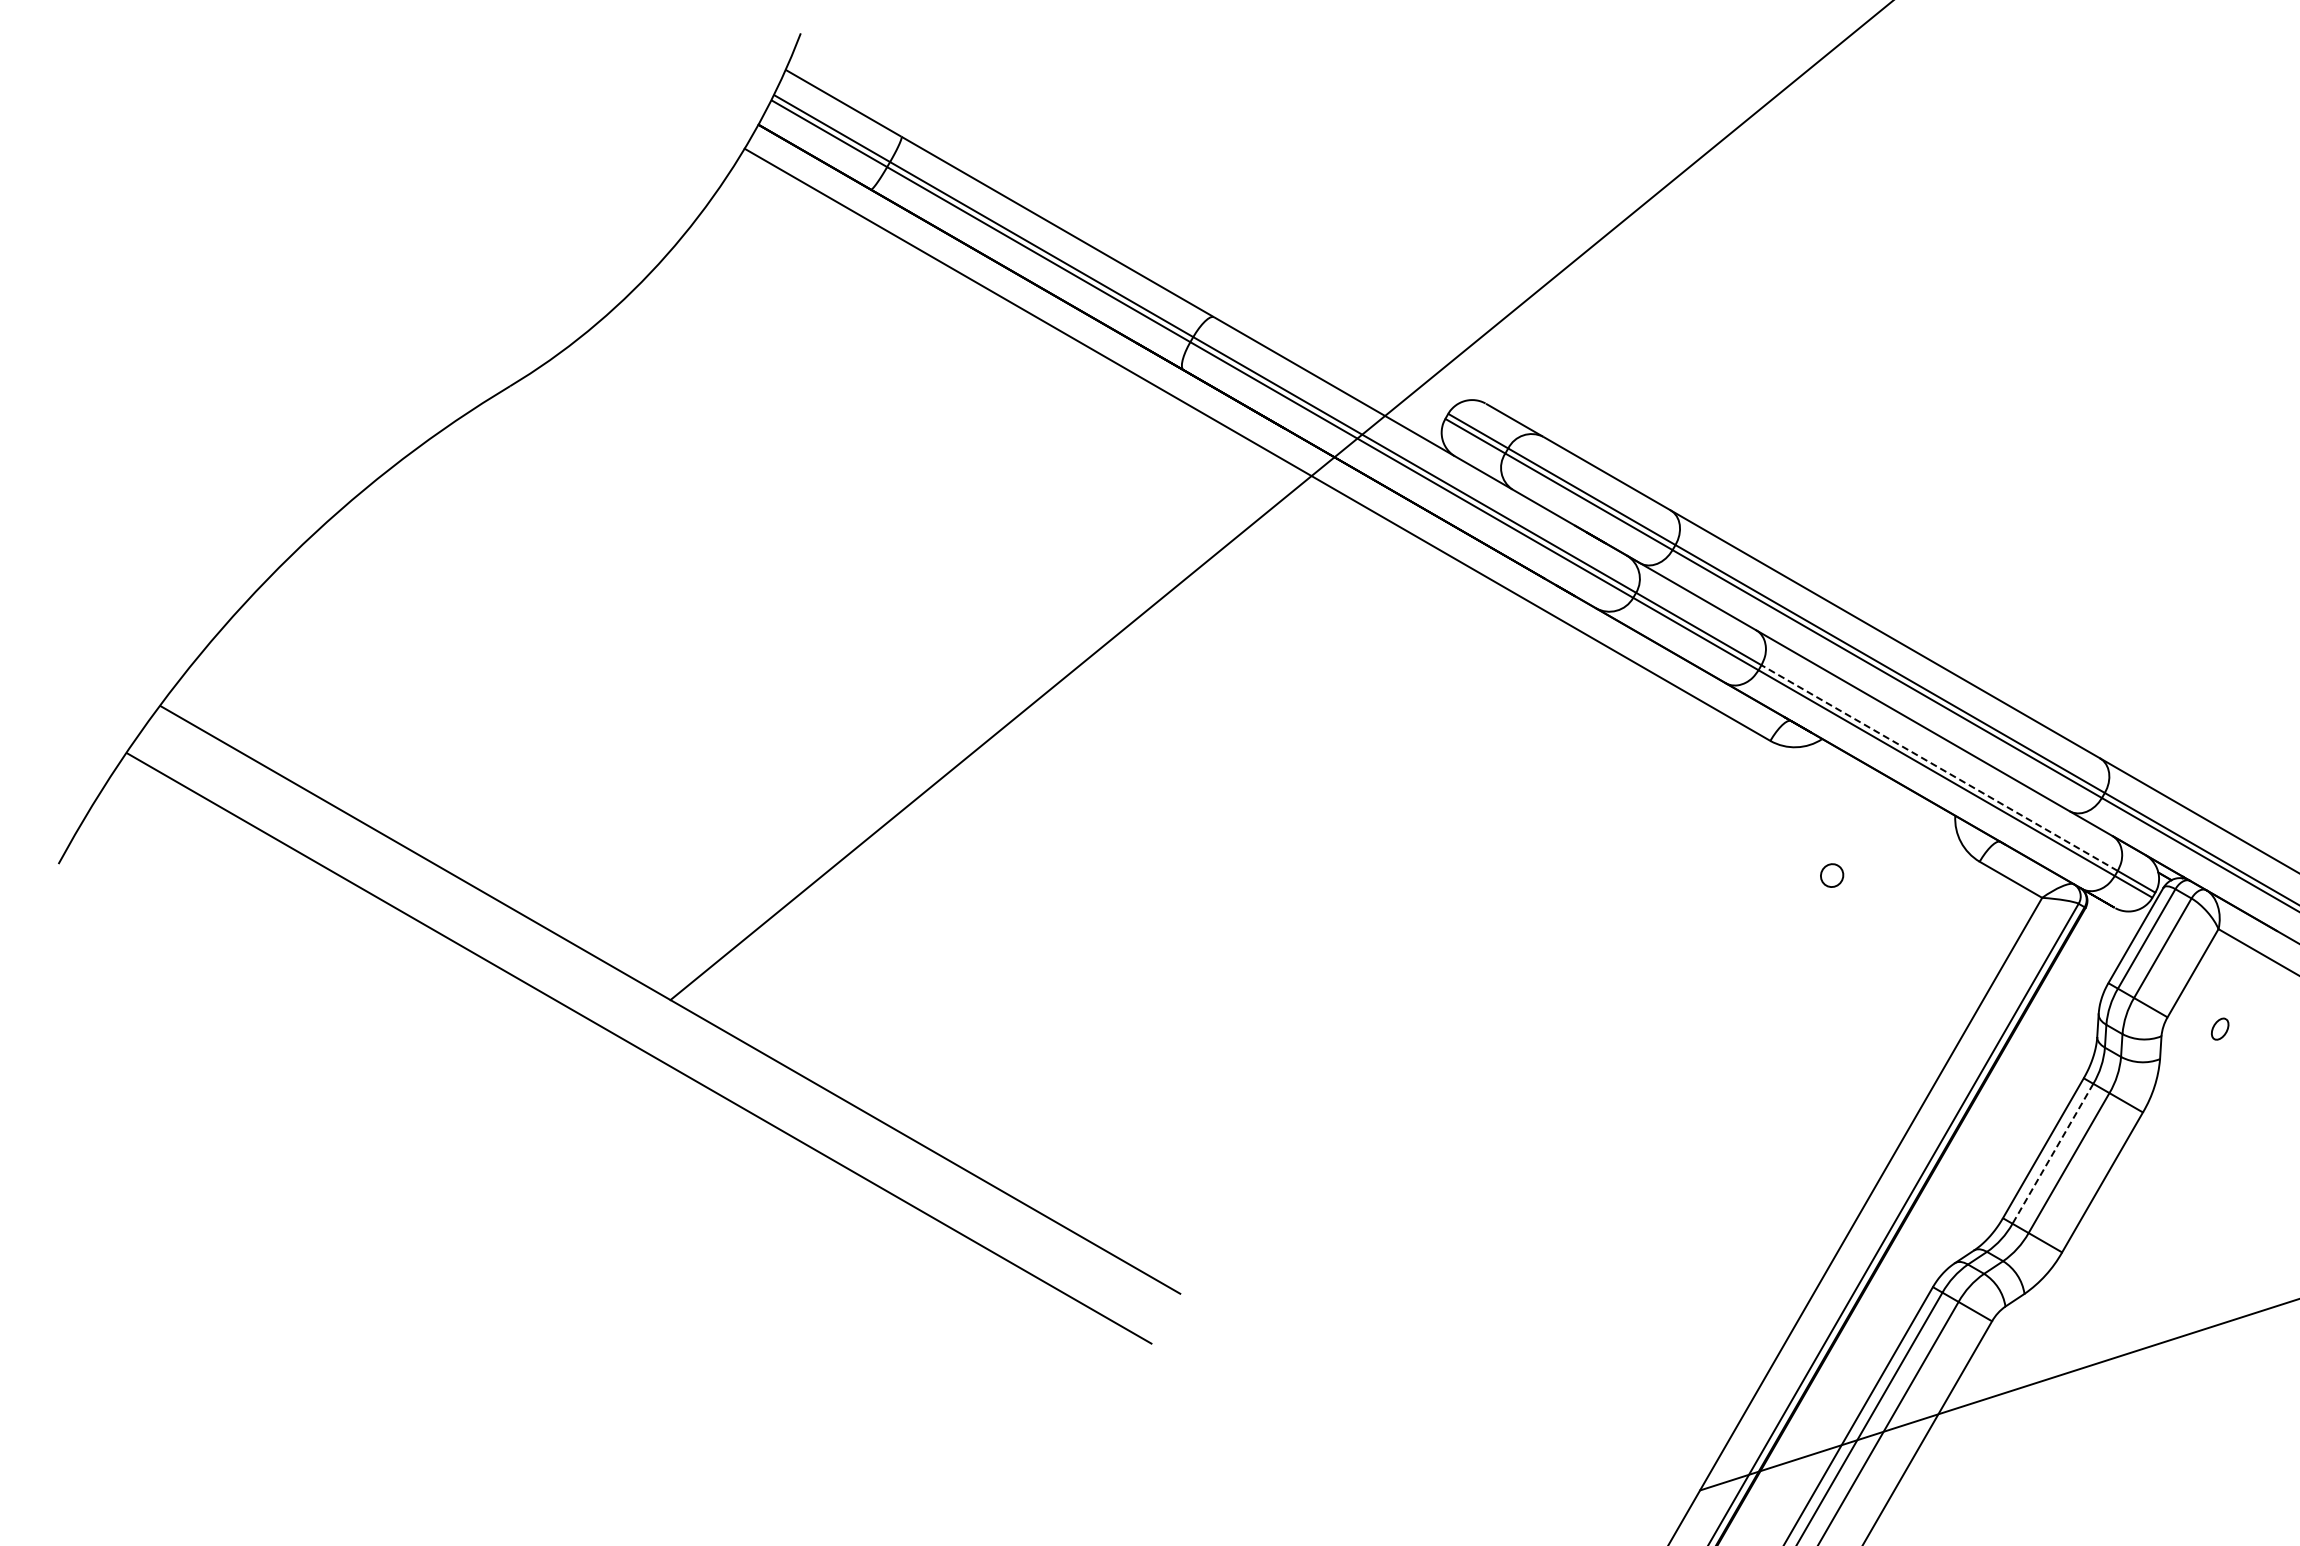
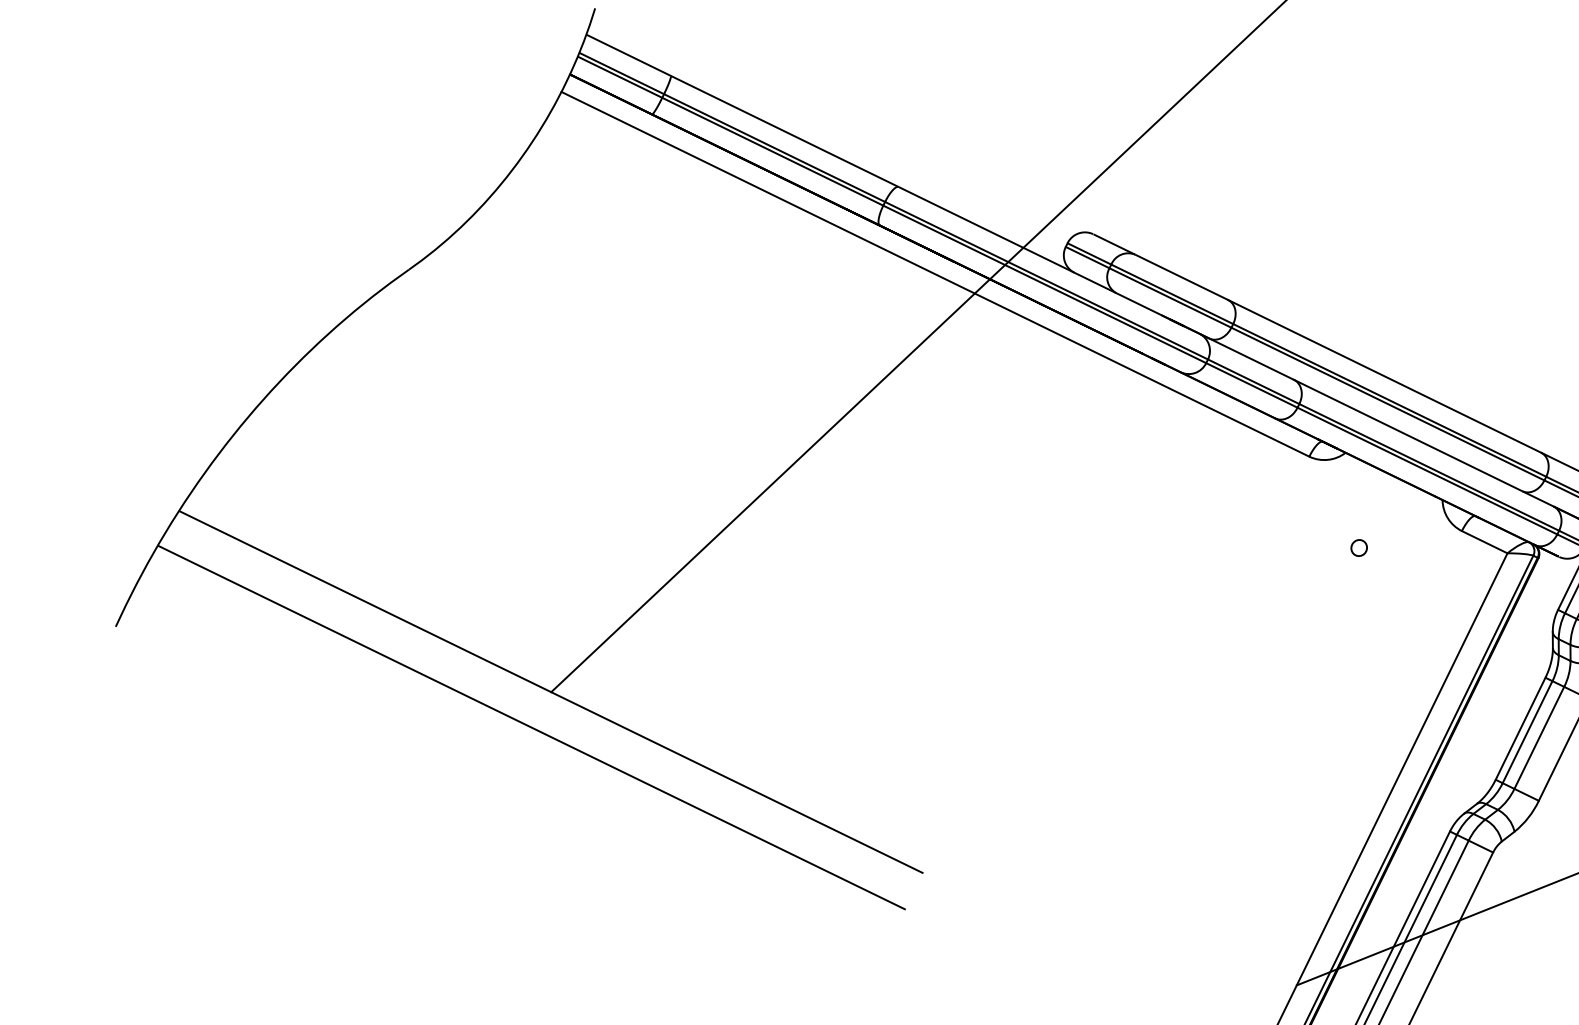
line: (1939, 768) -> (1429, 467), dashed -> solid
line: (2052, 1153) -> (1527, 731), dashed -> solid

